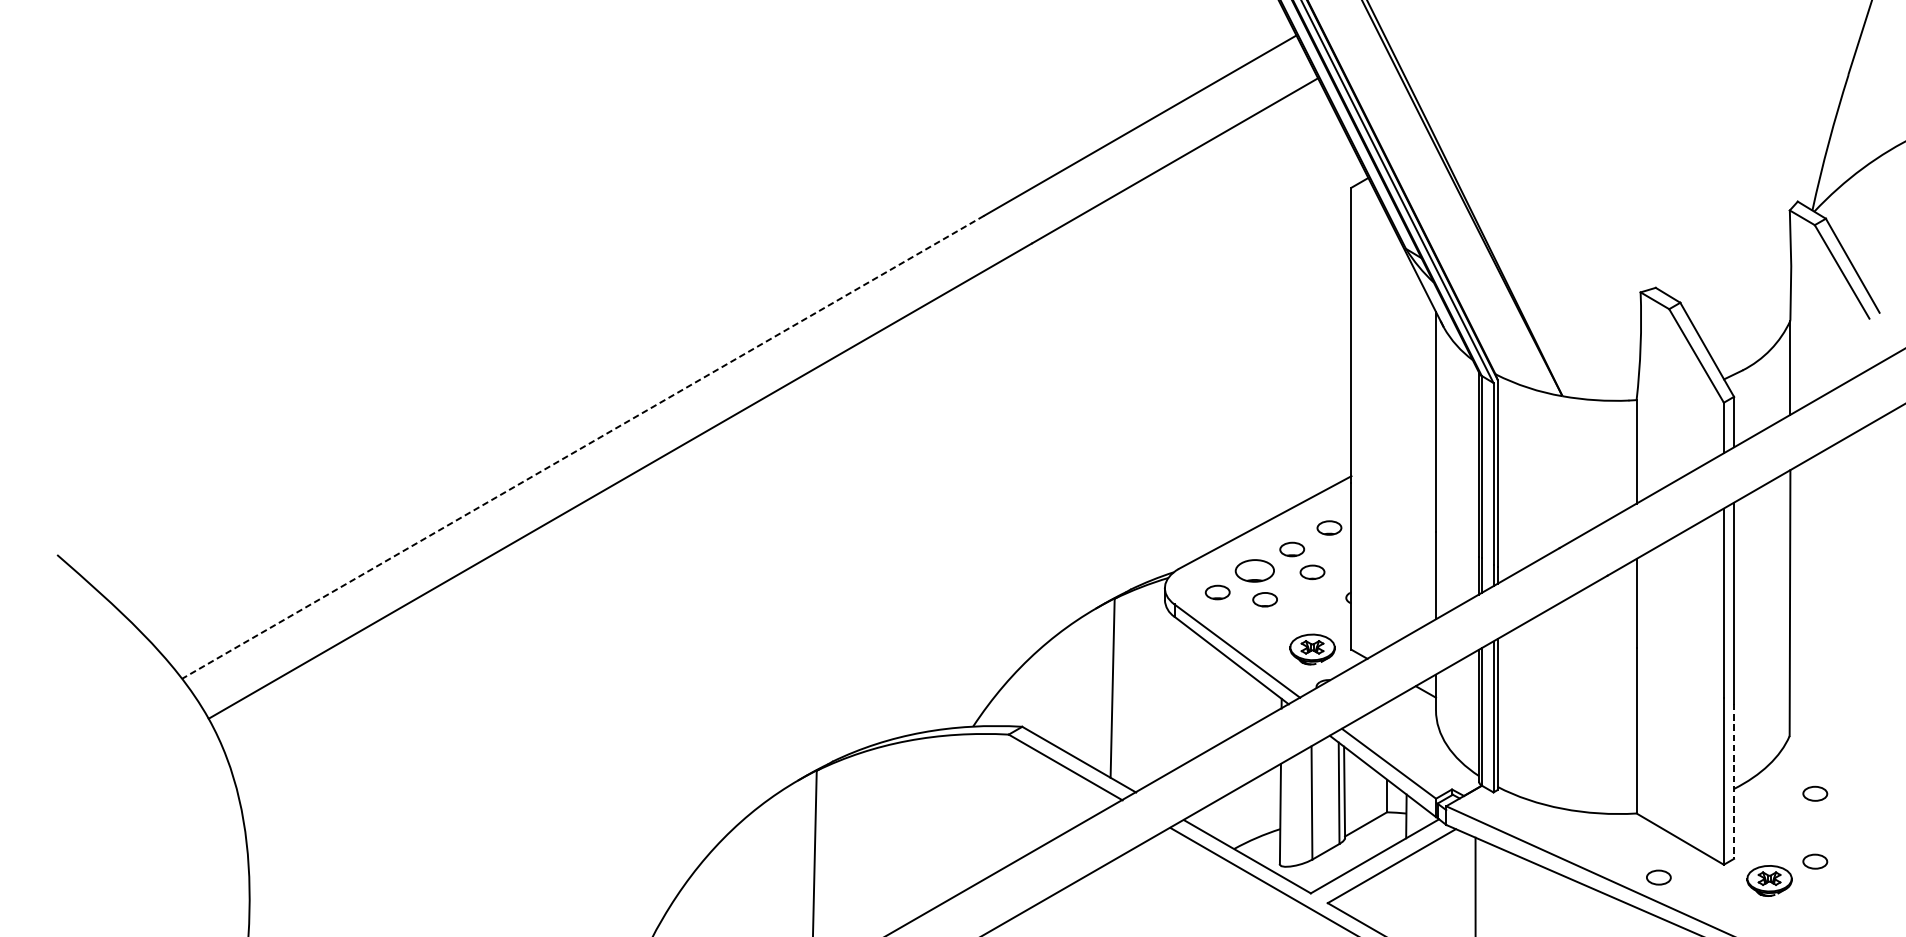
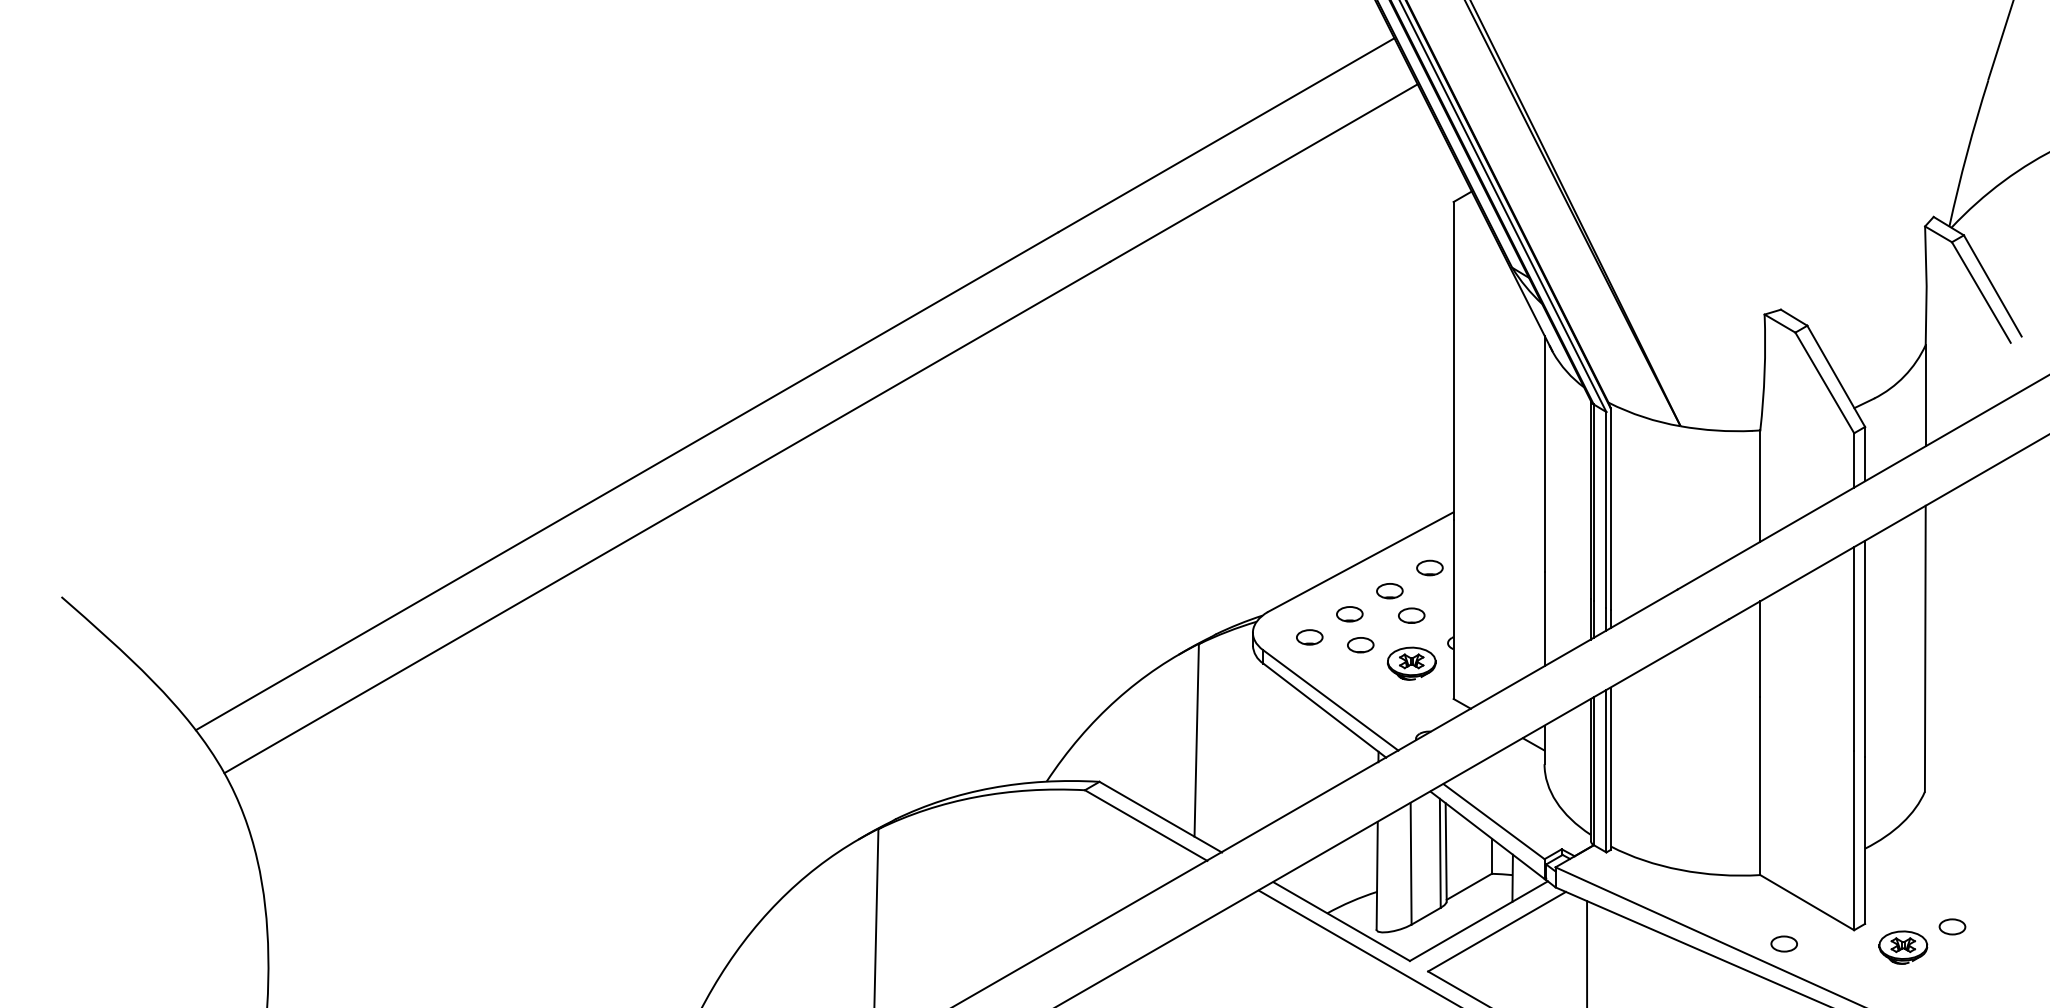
line: (582, 447) -> (626, 481), dashed -> solid
part: (1254, 571) -> (1349, 614), size x0.62
part: (1312, 649) -> (1411, 663), moved
line: (1734, 782) -> (1865, 841), dashed -> solid
part: (1815, 793) -> (1952, 853), removed

